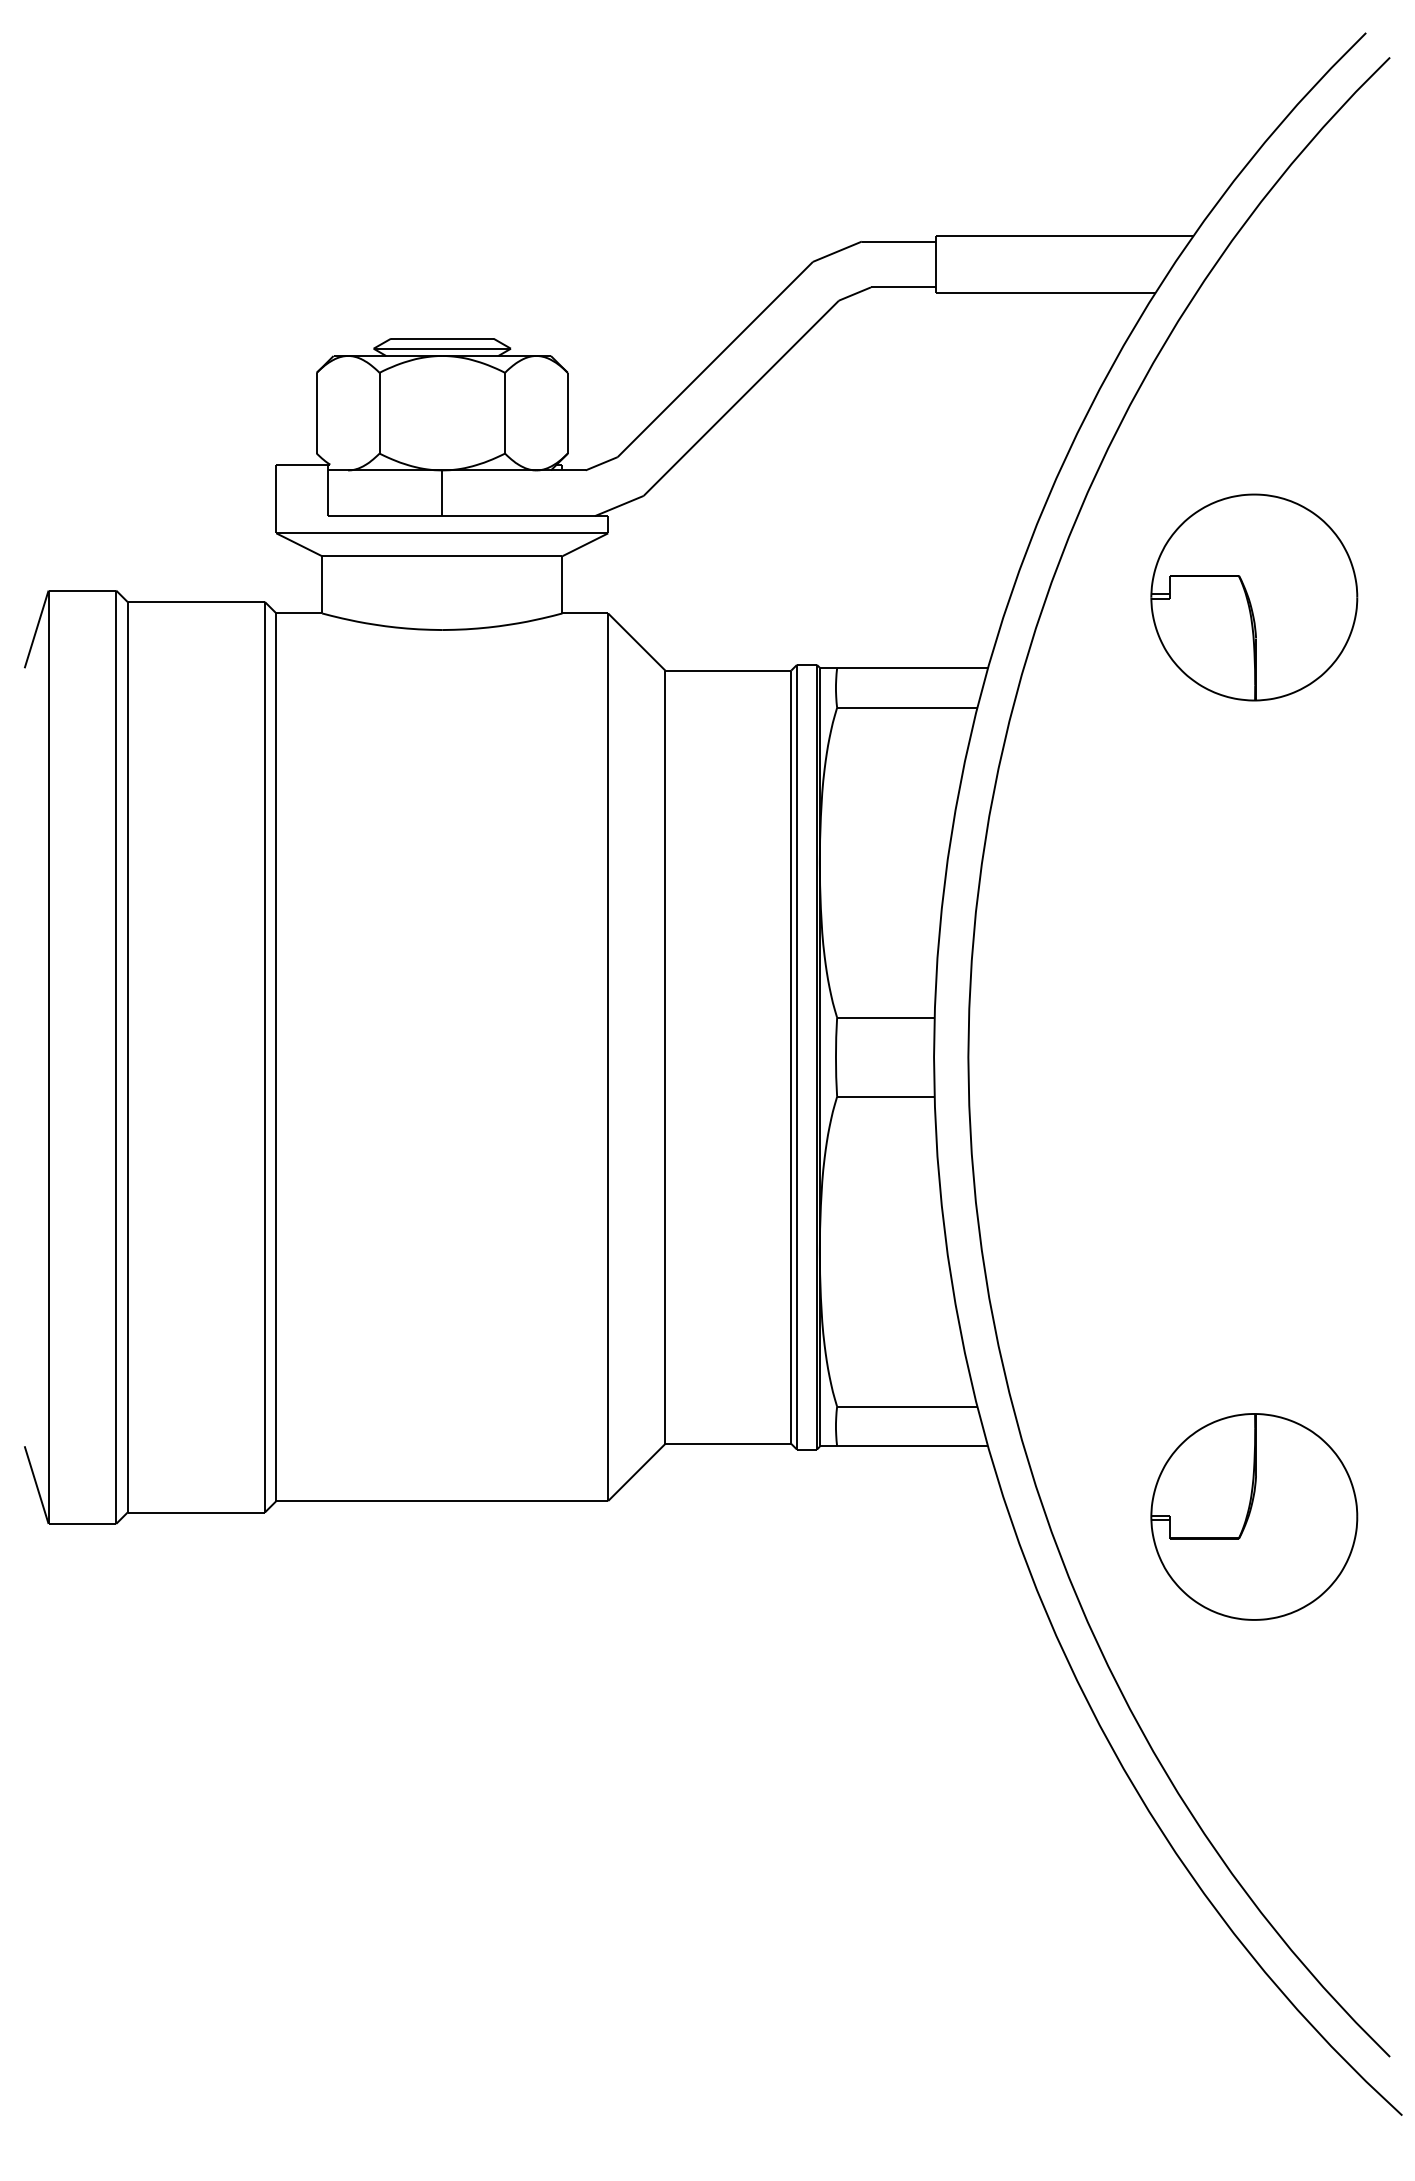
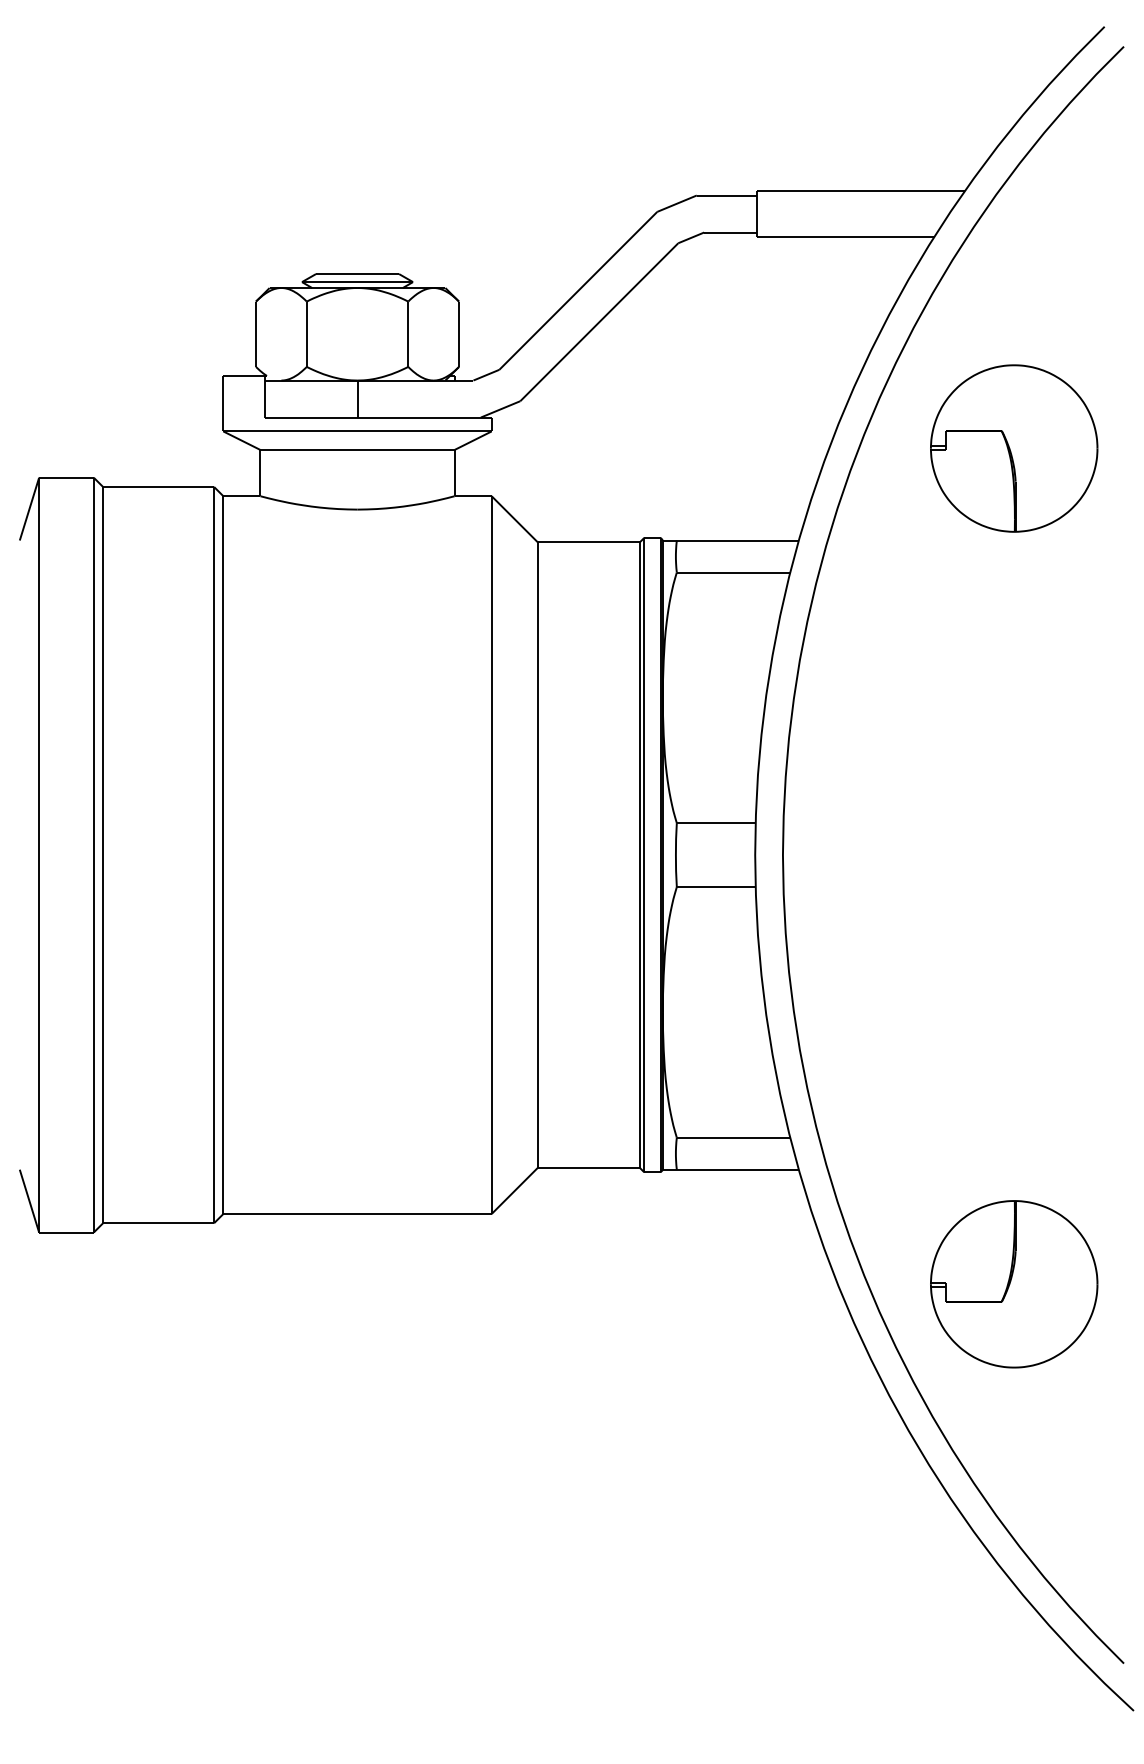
part: (1254, 597) -> (1014, 448), moved
part: (1254, 1516) -> (1014, 1283), moved

